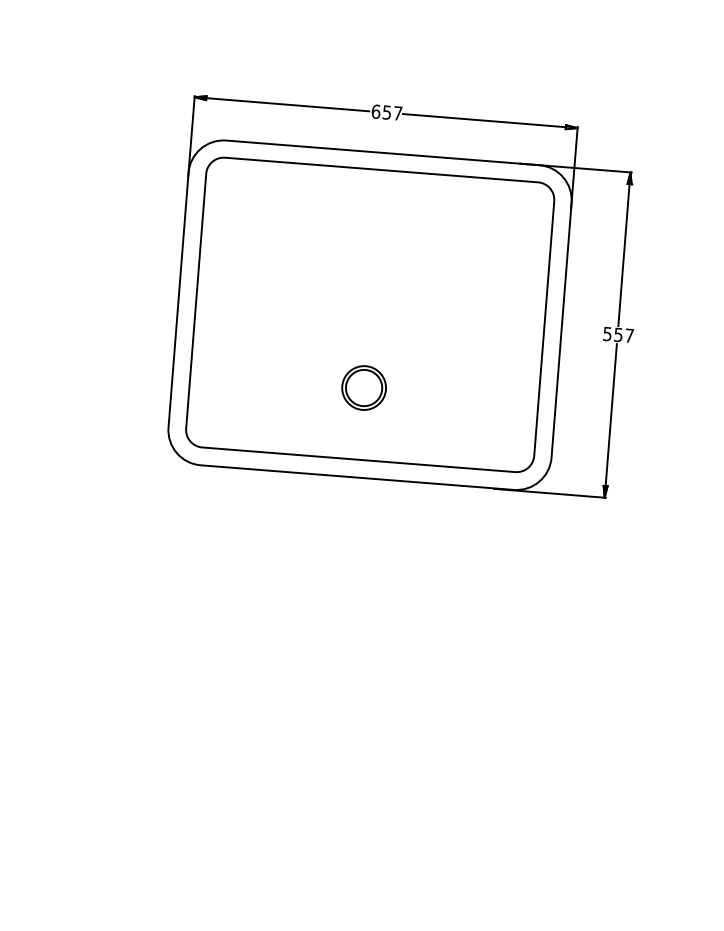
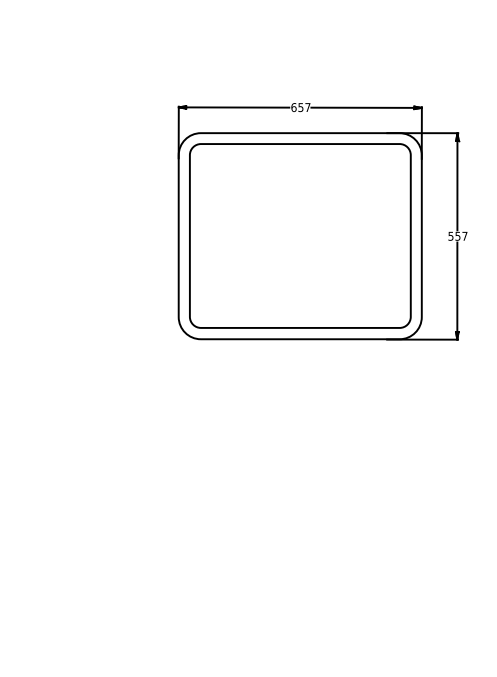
part: (363, 388) -> (299, 282), removed

